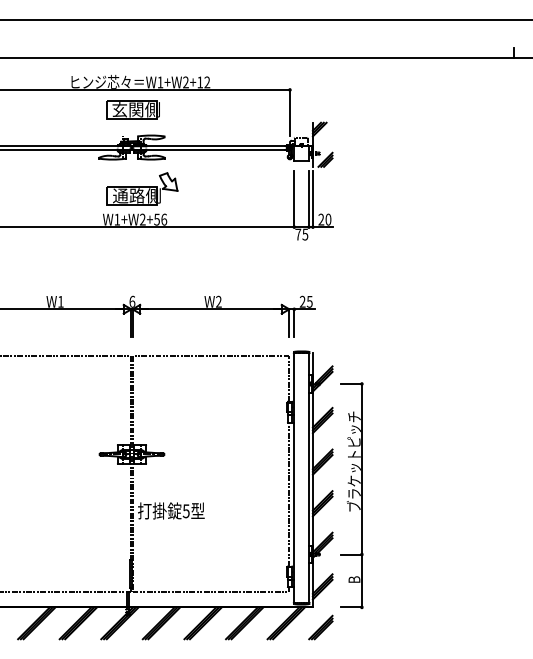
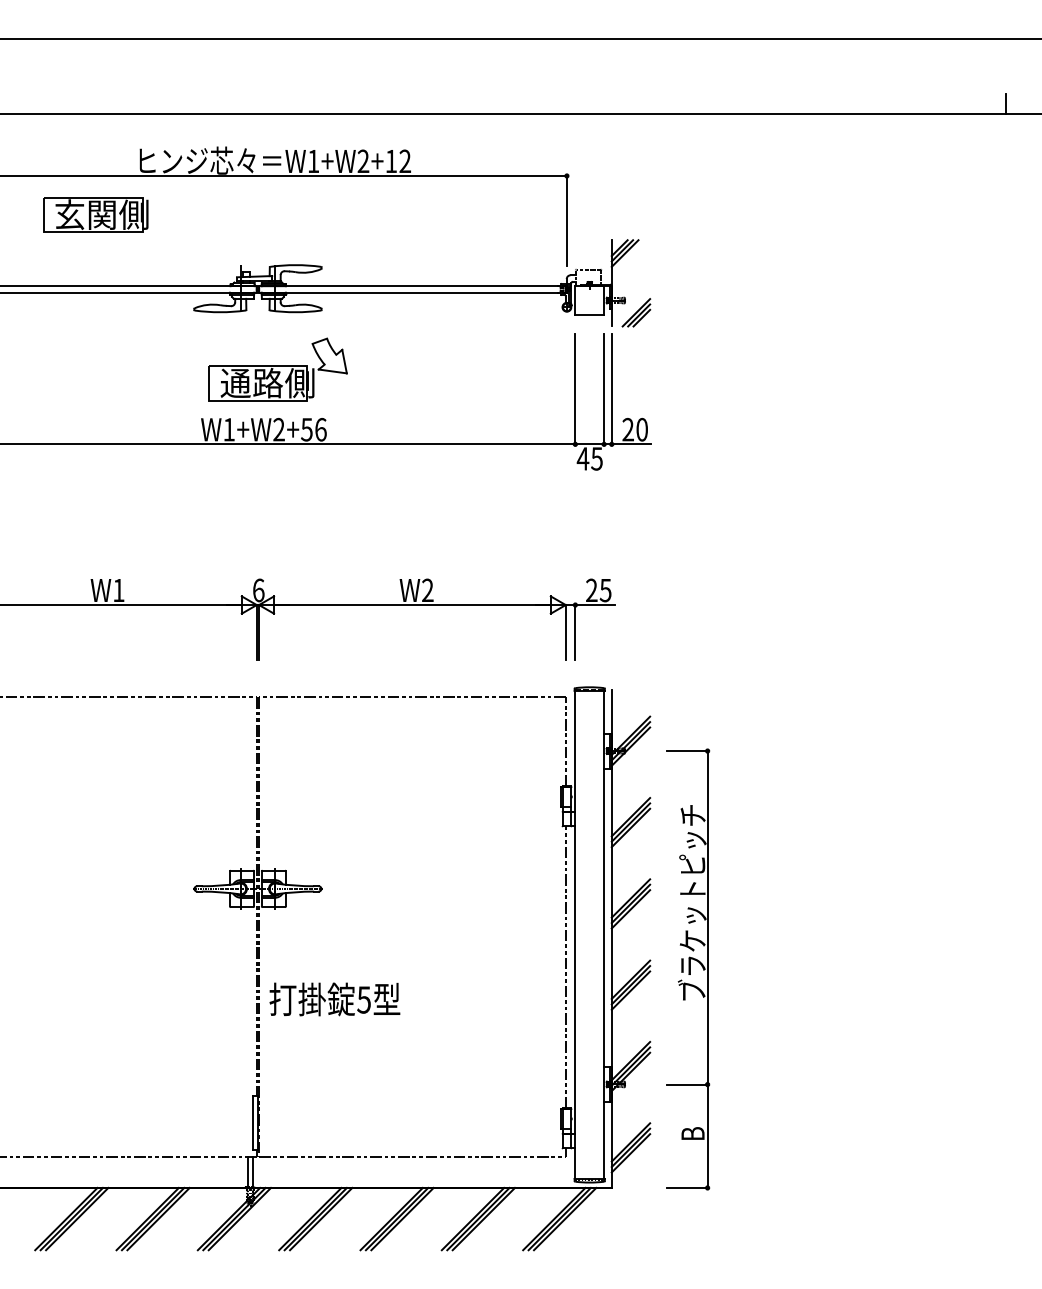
part: (132, 109) -> (94, 214), moved
text: (298, 234) -> (583, 458), 75 -> 45
part: (320, 627) -> (626, 1227), removed

